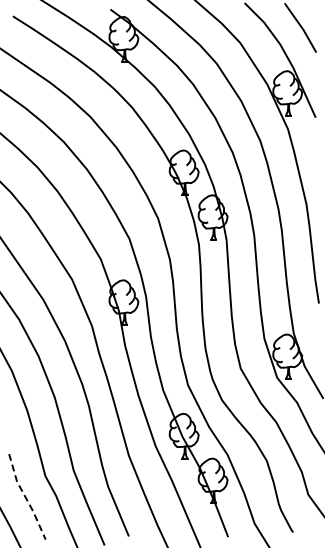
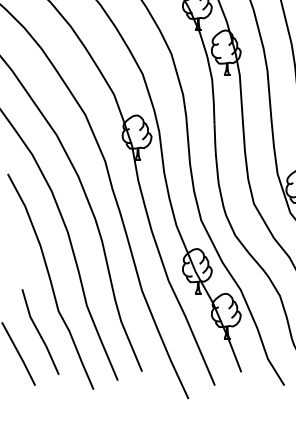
line: (26, 498) -> (39, 333), dashed -> solid

